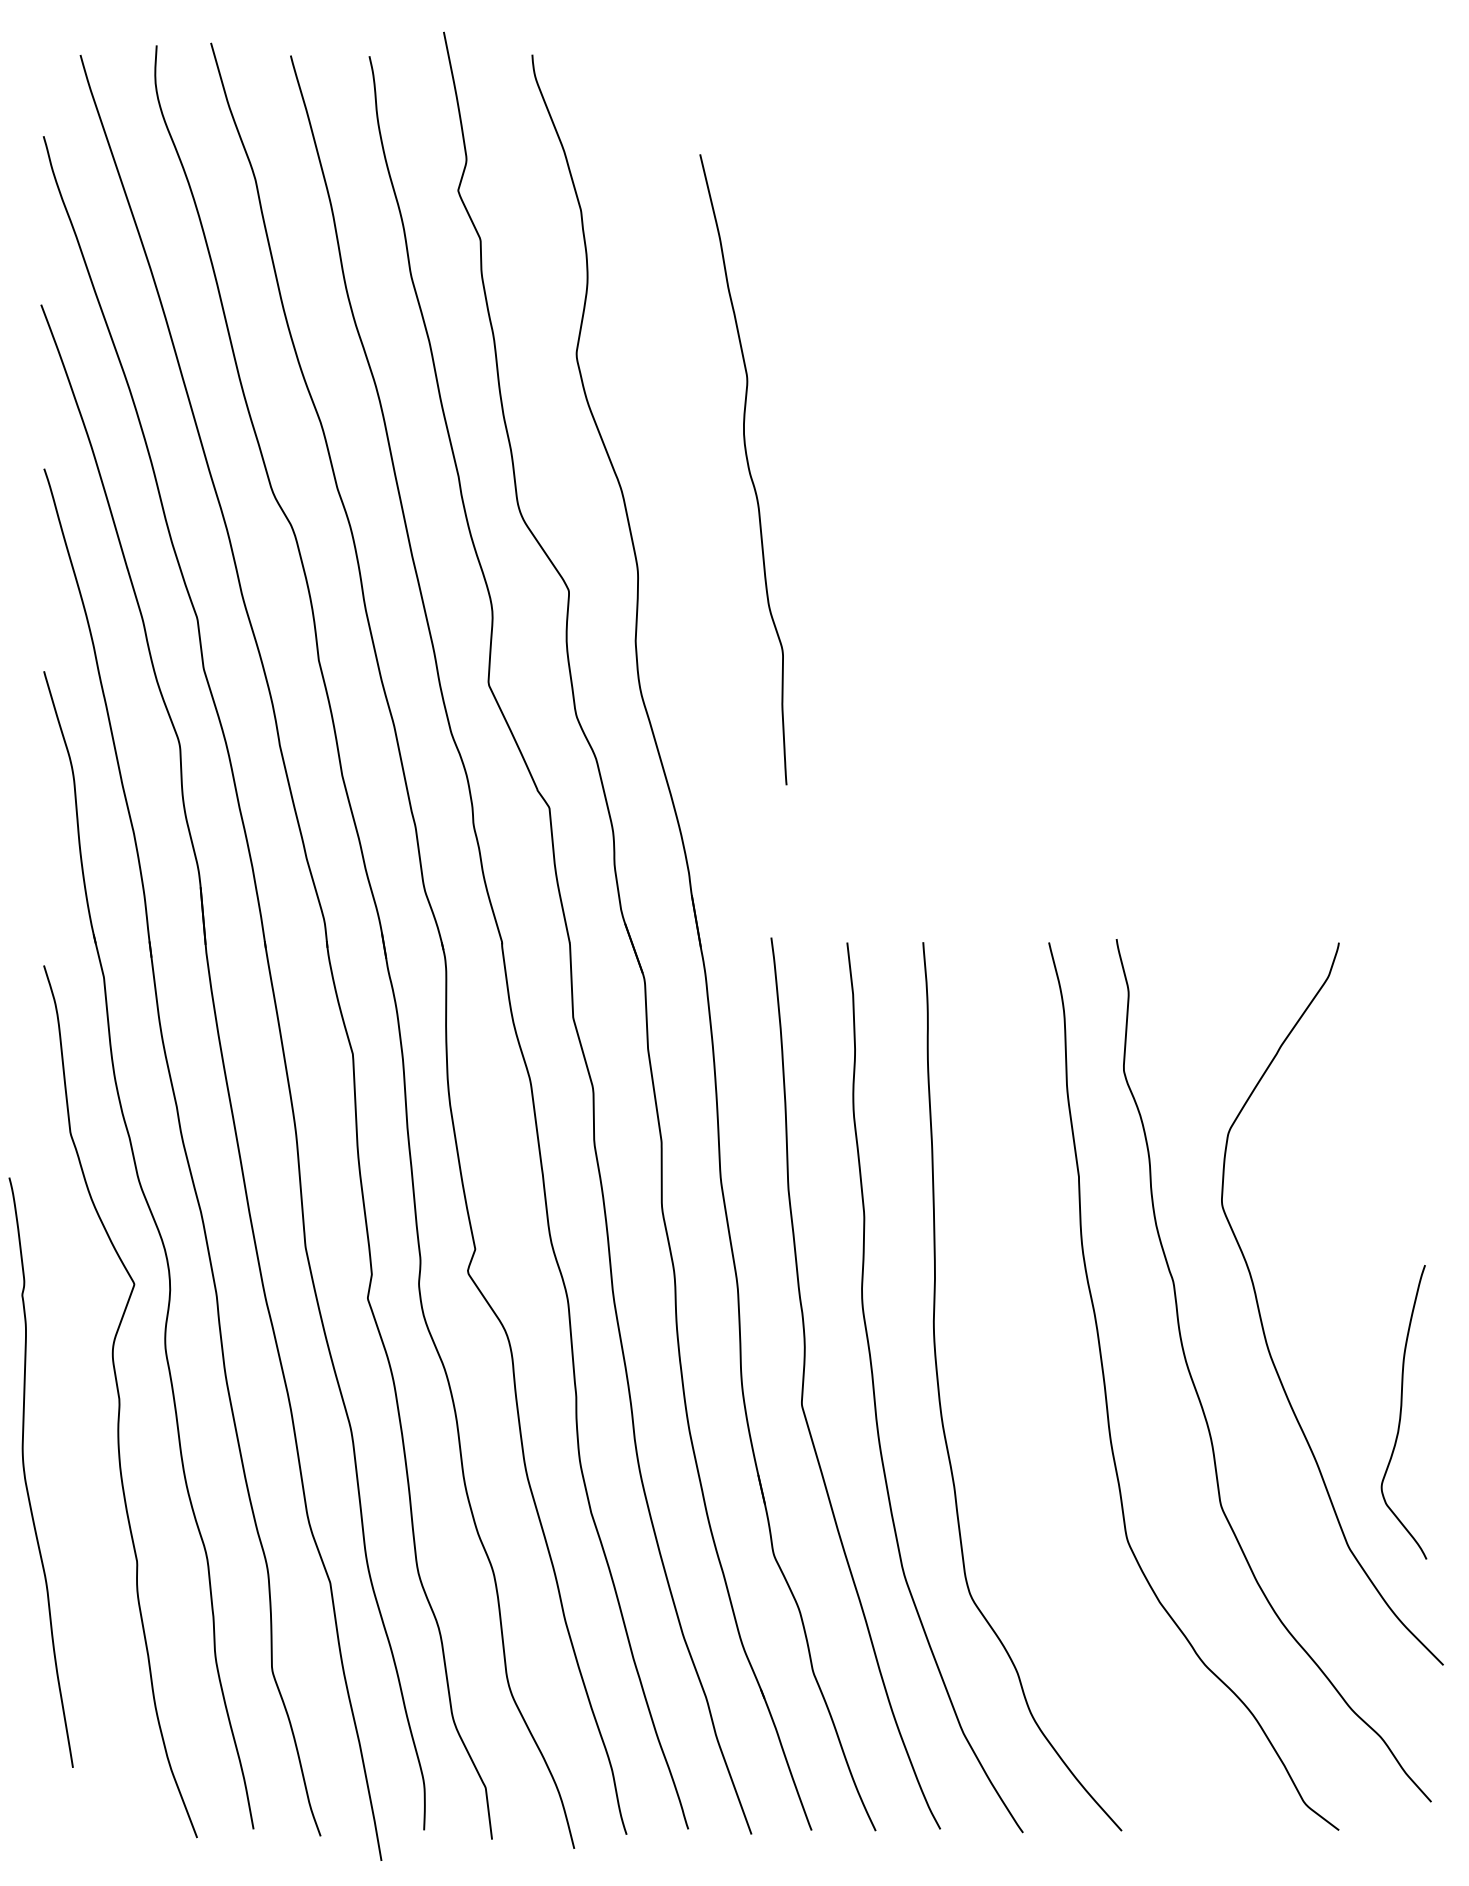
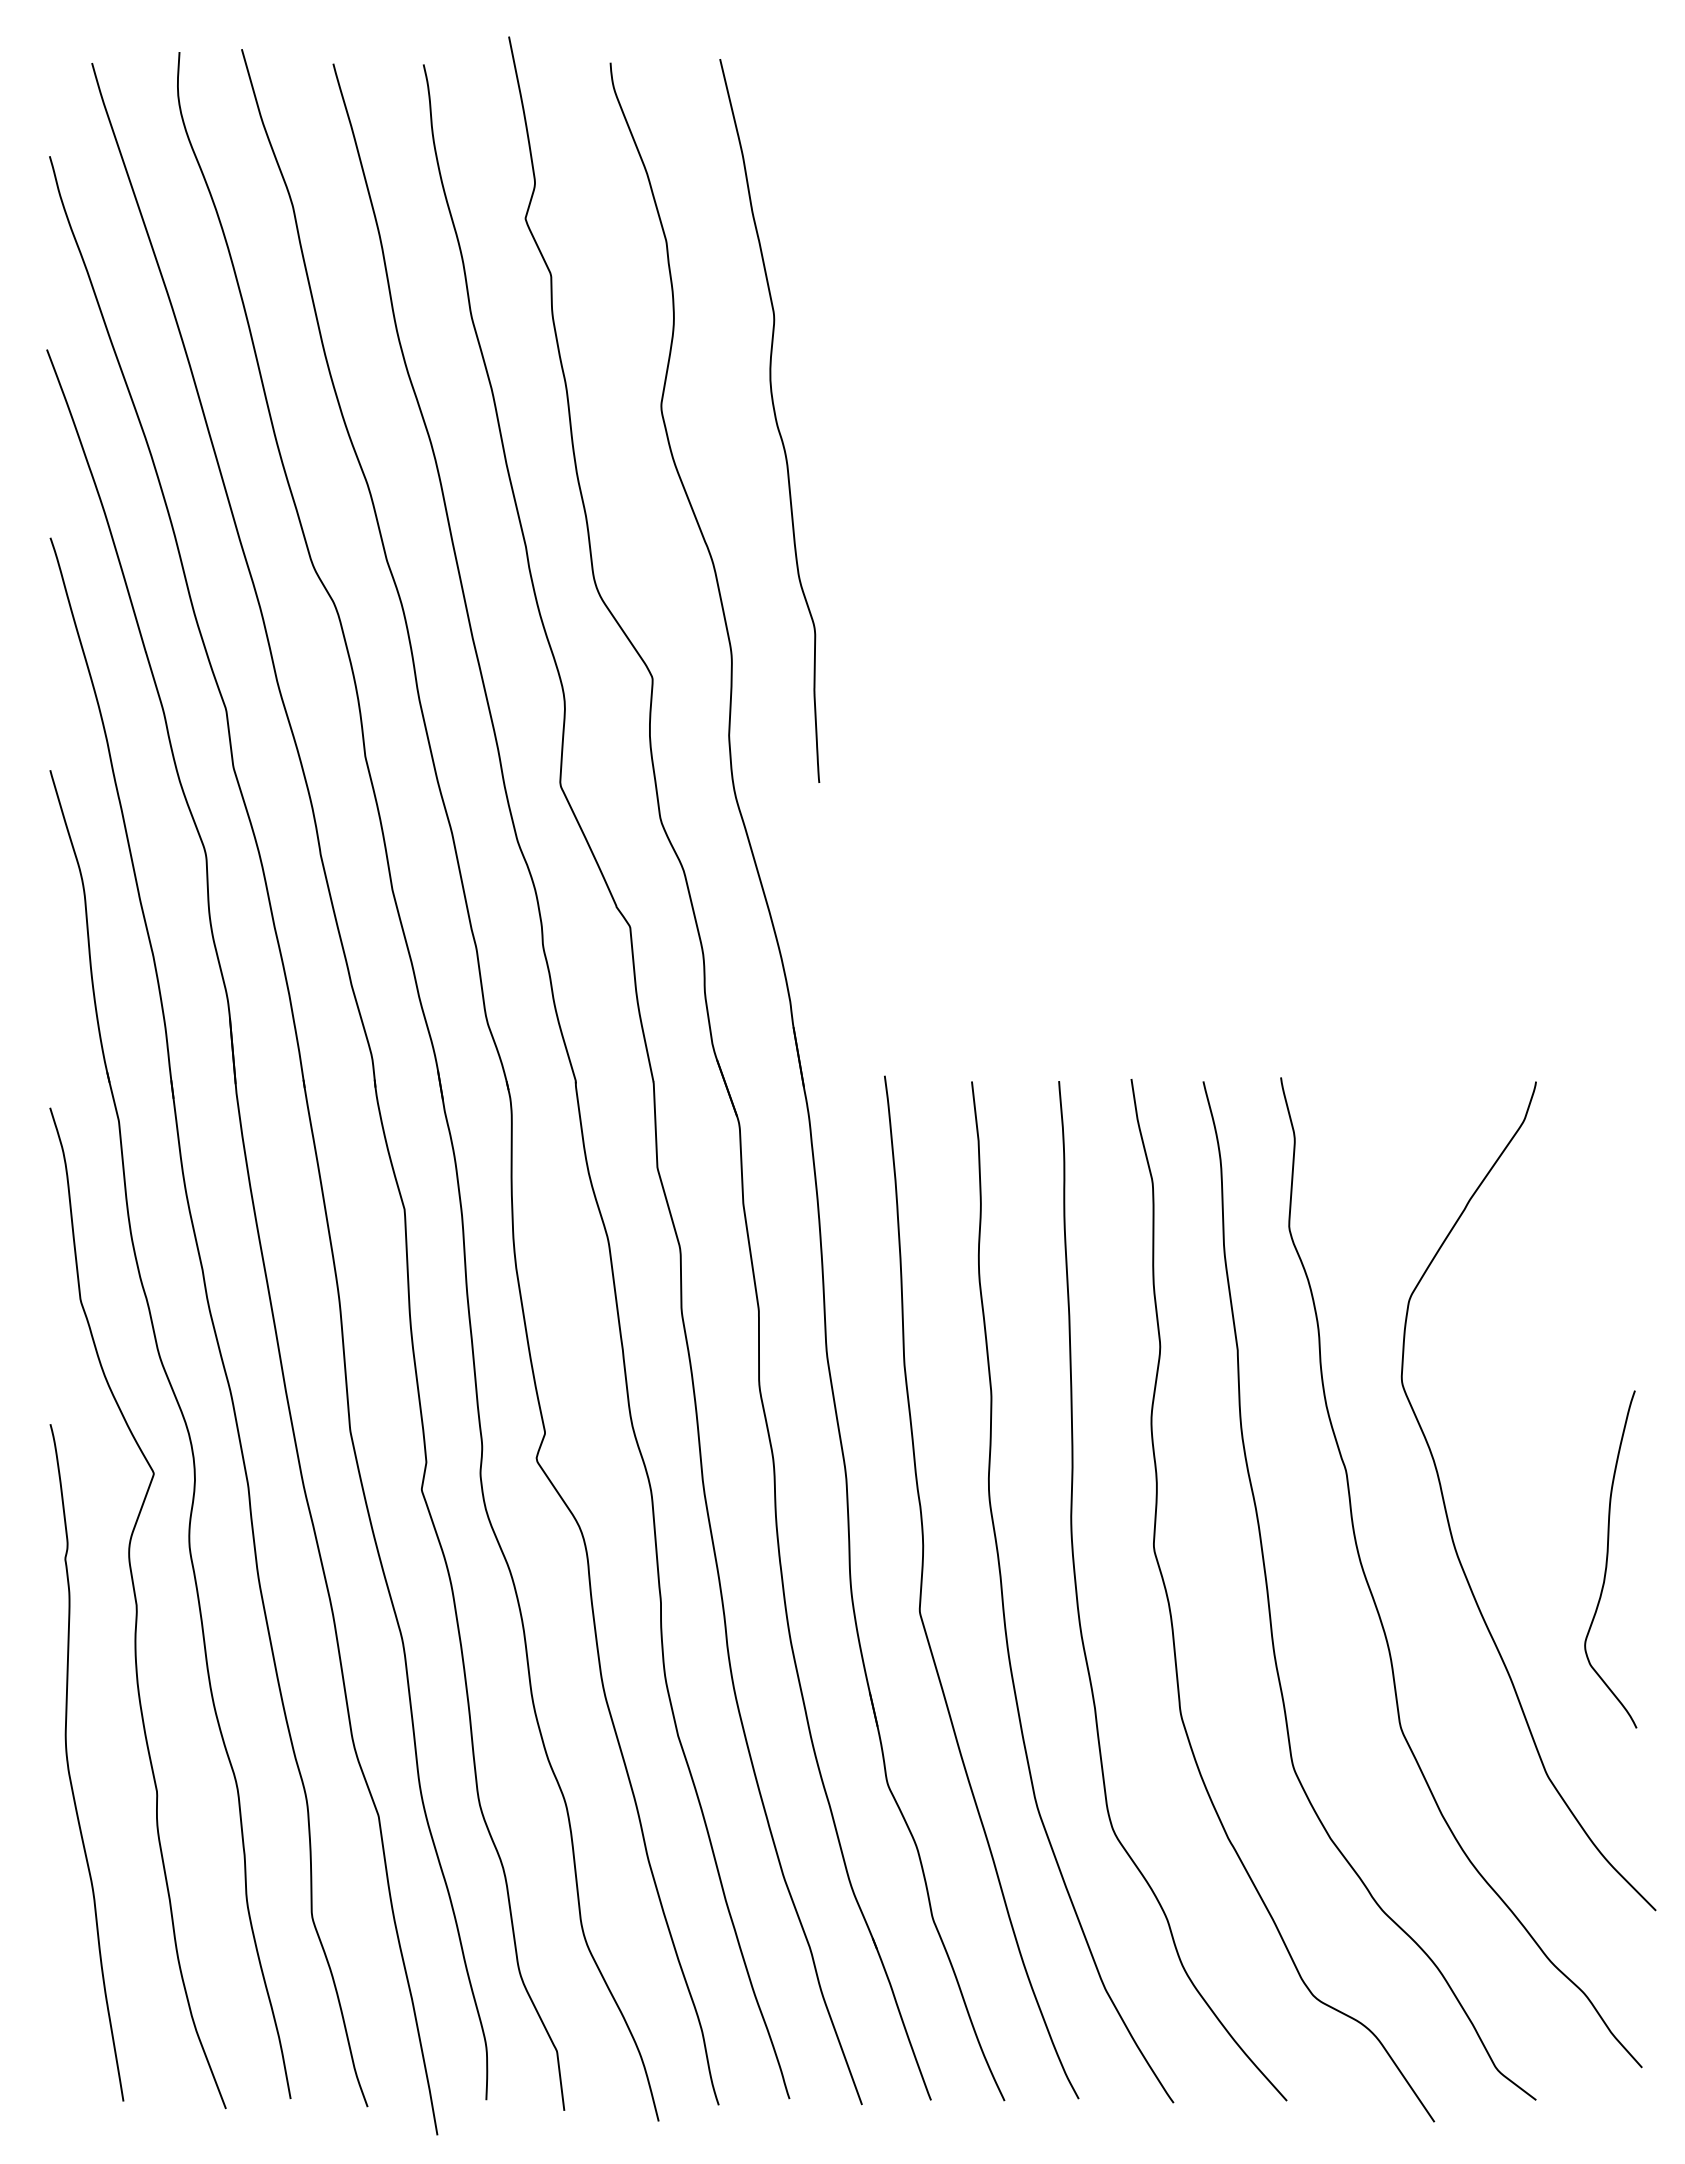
curve: (747, 467) -> (774, 418), moved
curve: (1022, 1410) -> (1172, 1618), added
curve: (1401, 1412) -> (1607, 1559), moved
curve: (25, 1476) -> (69, 1767), moved

